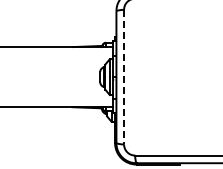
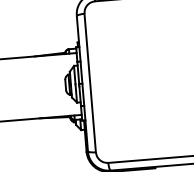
line: (124, 77) -> (90, 83), dashed -> solid

